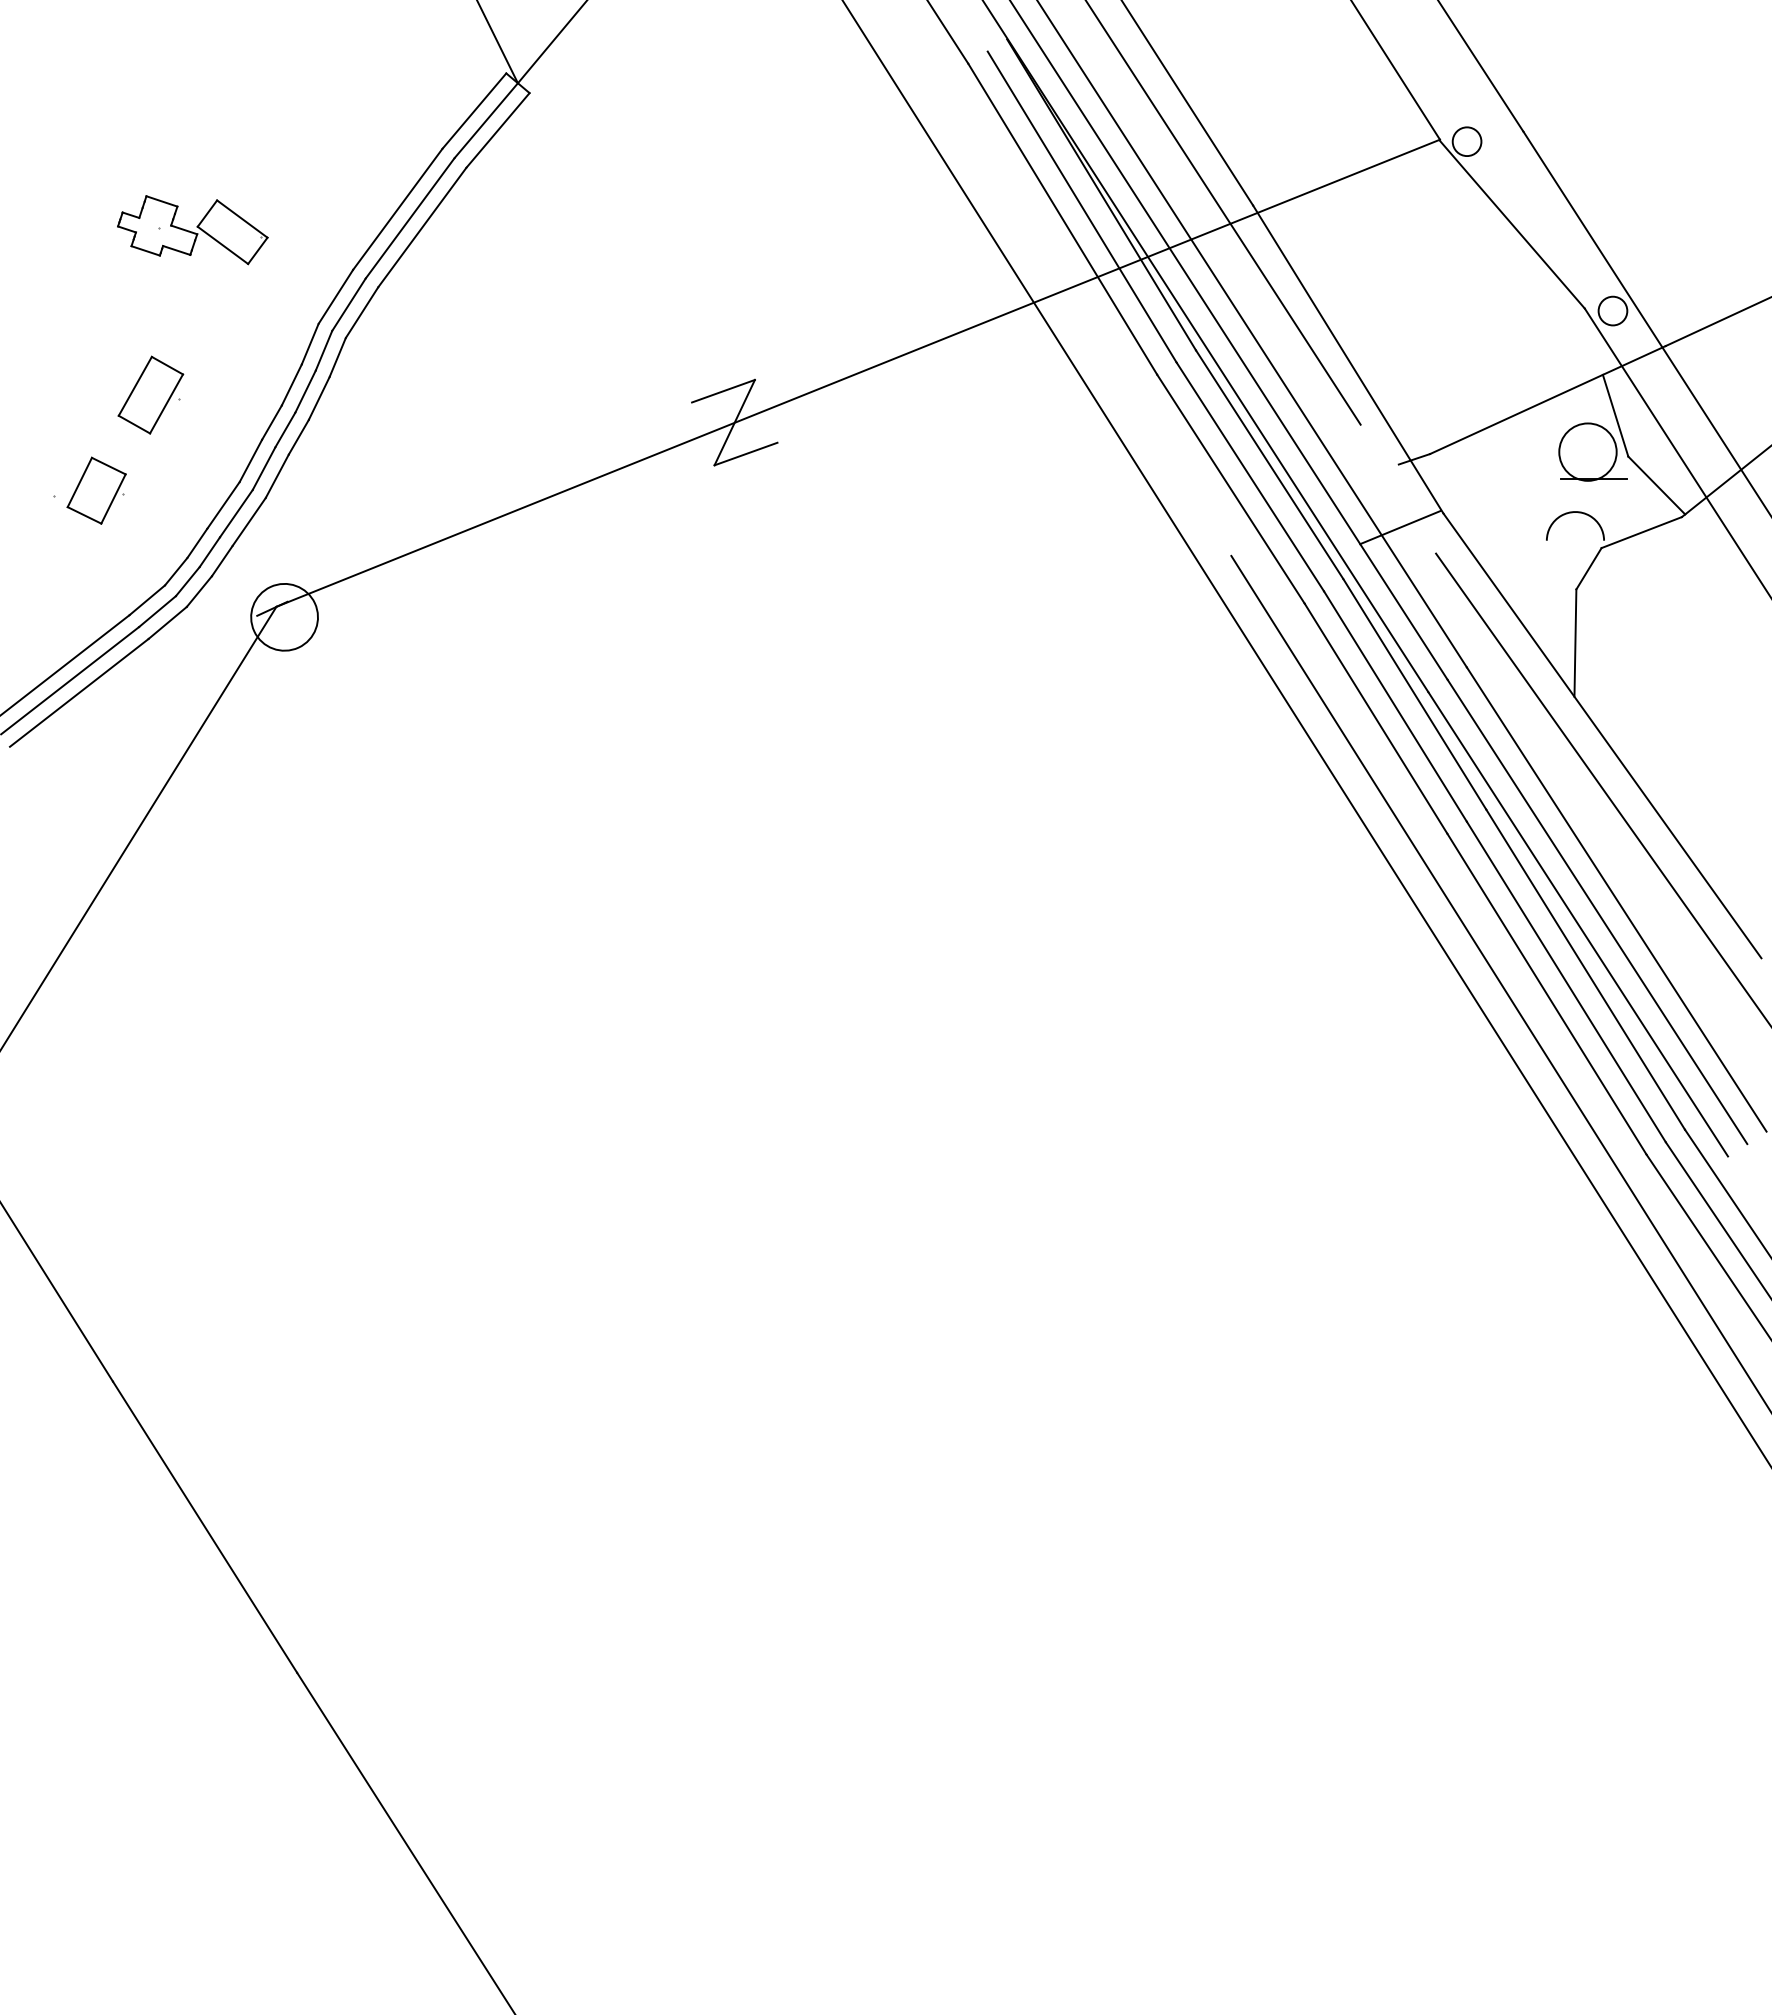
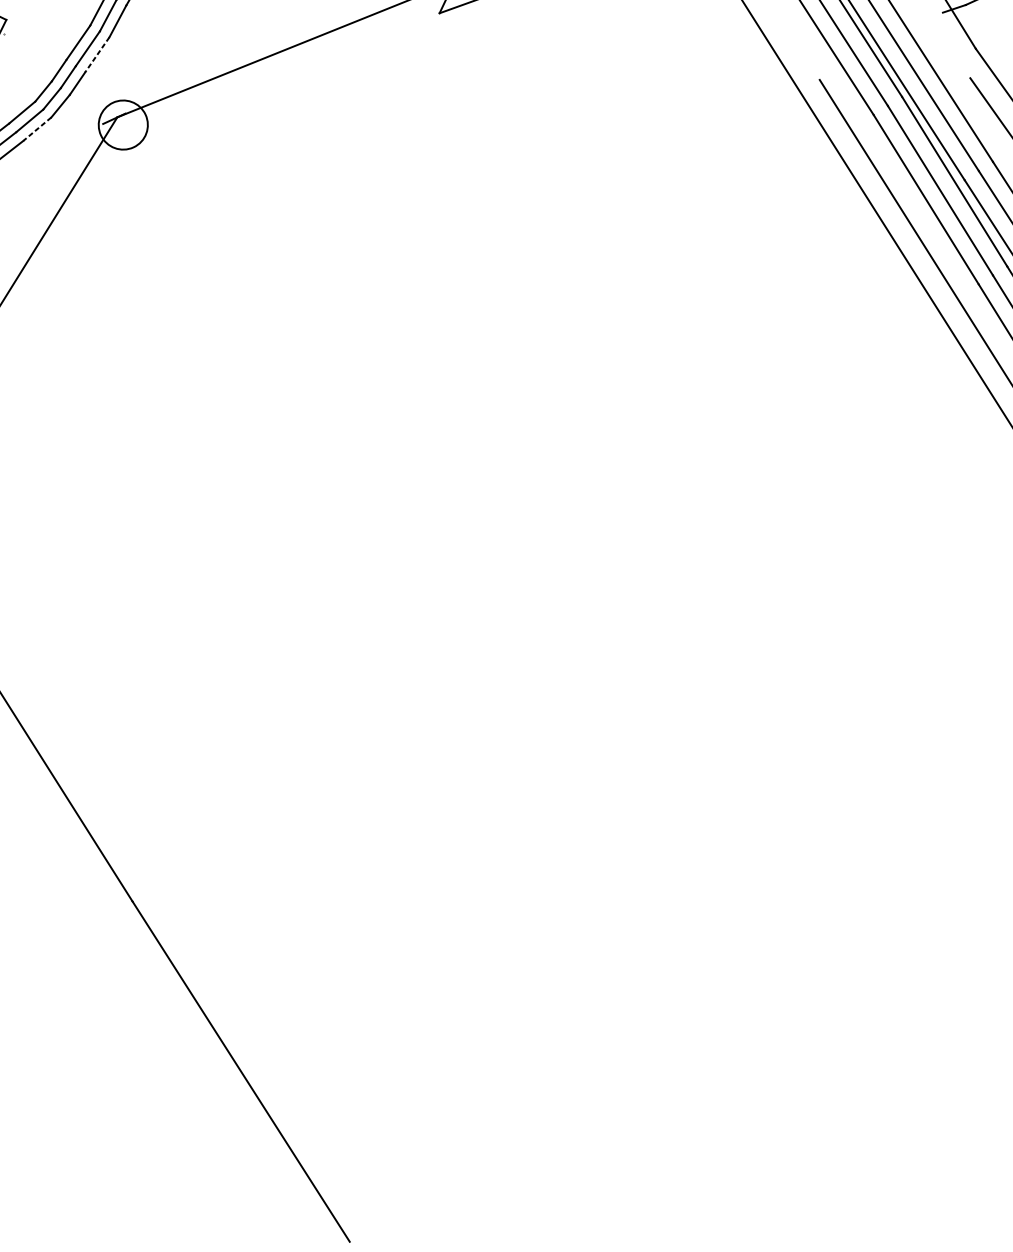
line: (248, 522) -> (96, 55), solid -> dashed
line: (1400, 527) -> (944, 58), removed
line: (167, 622) -> (37, 128), solid -> dashed

